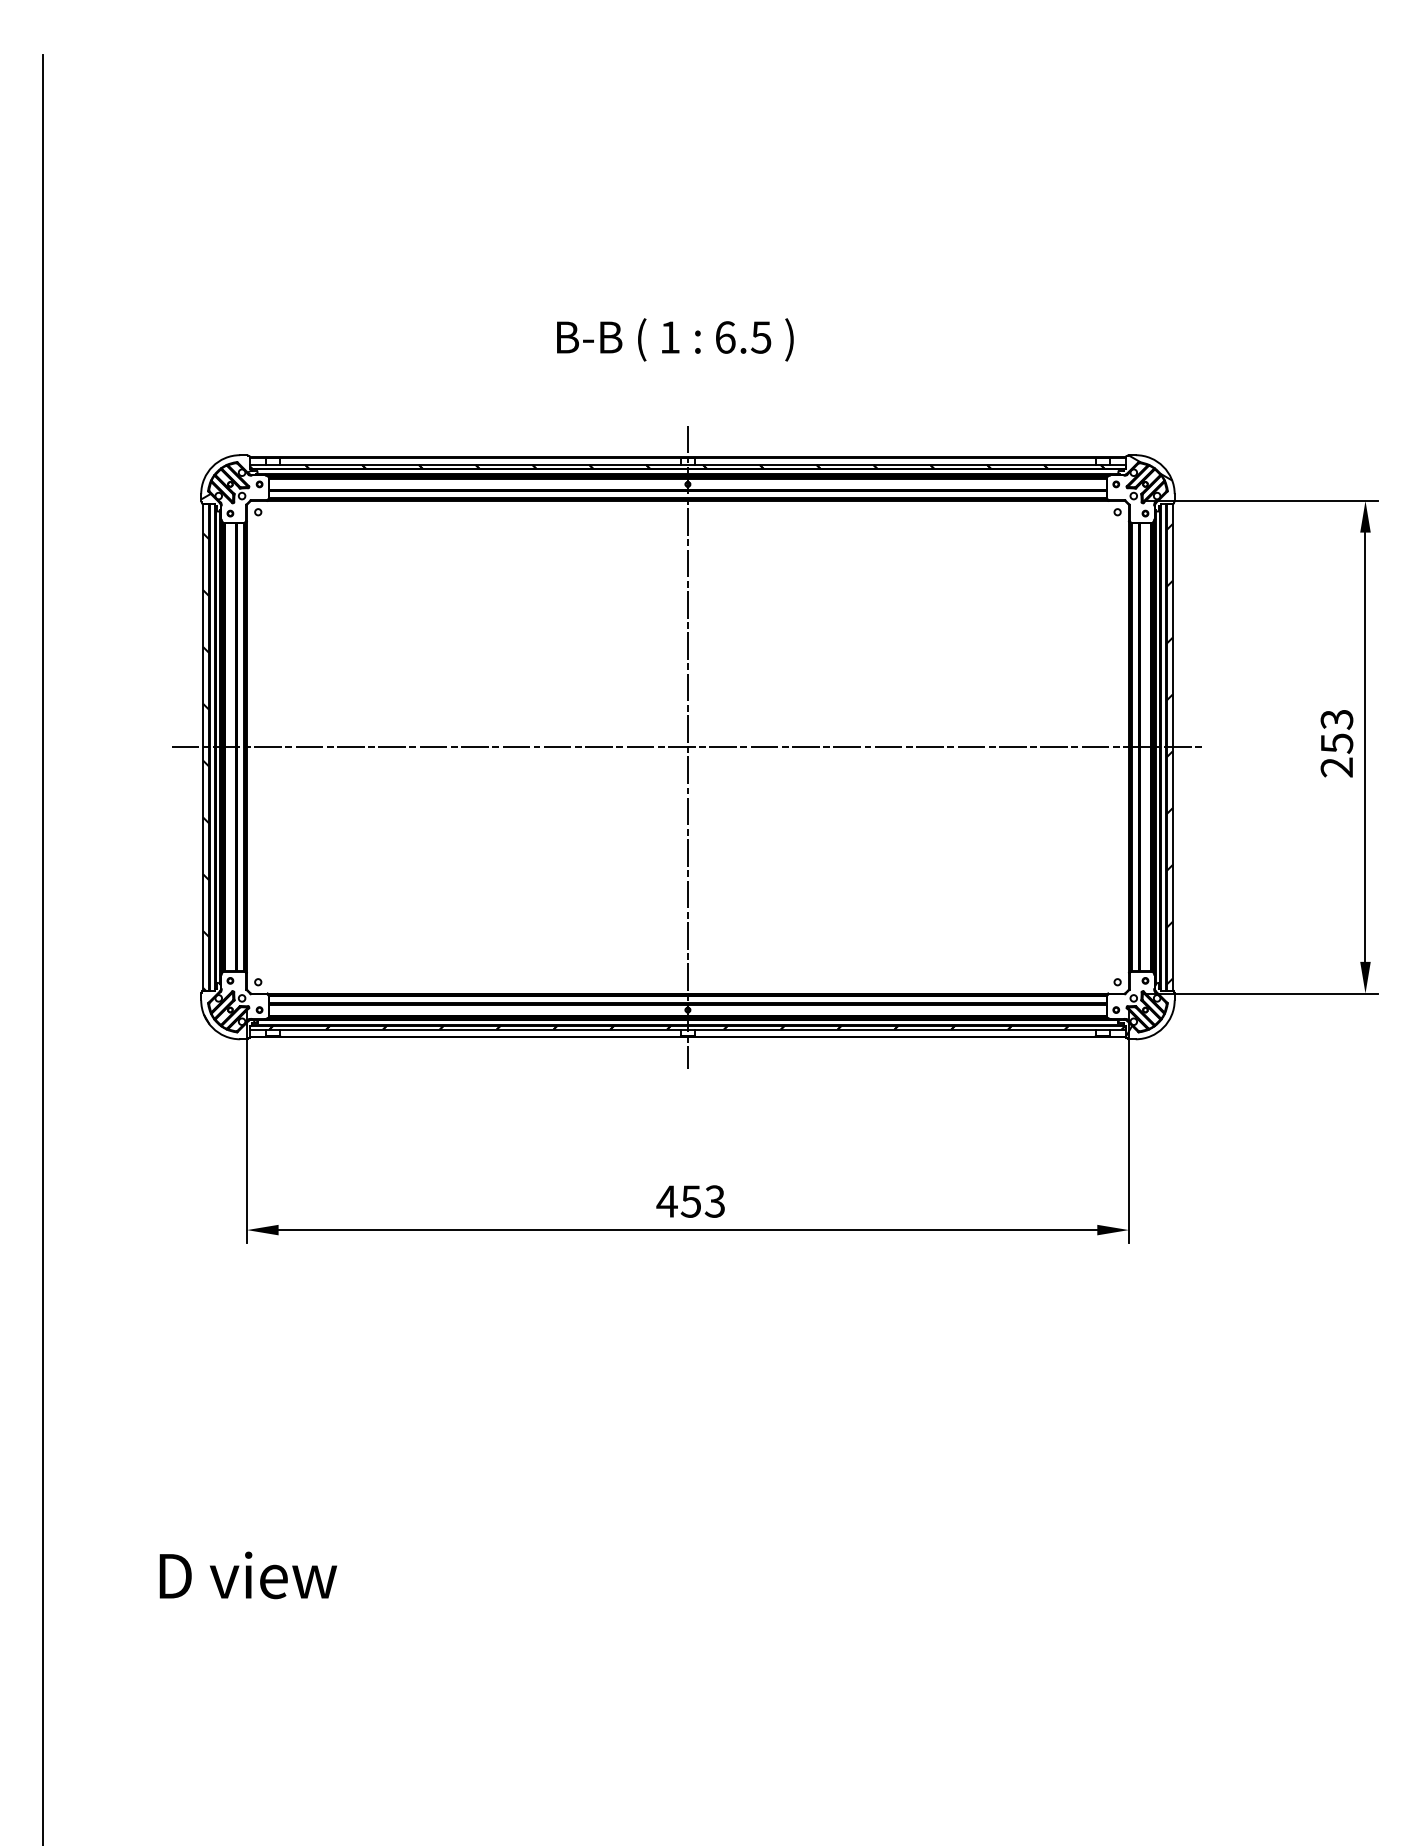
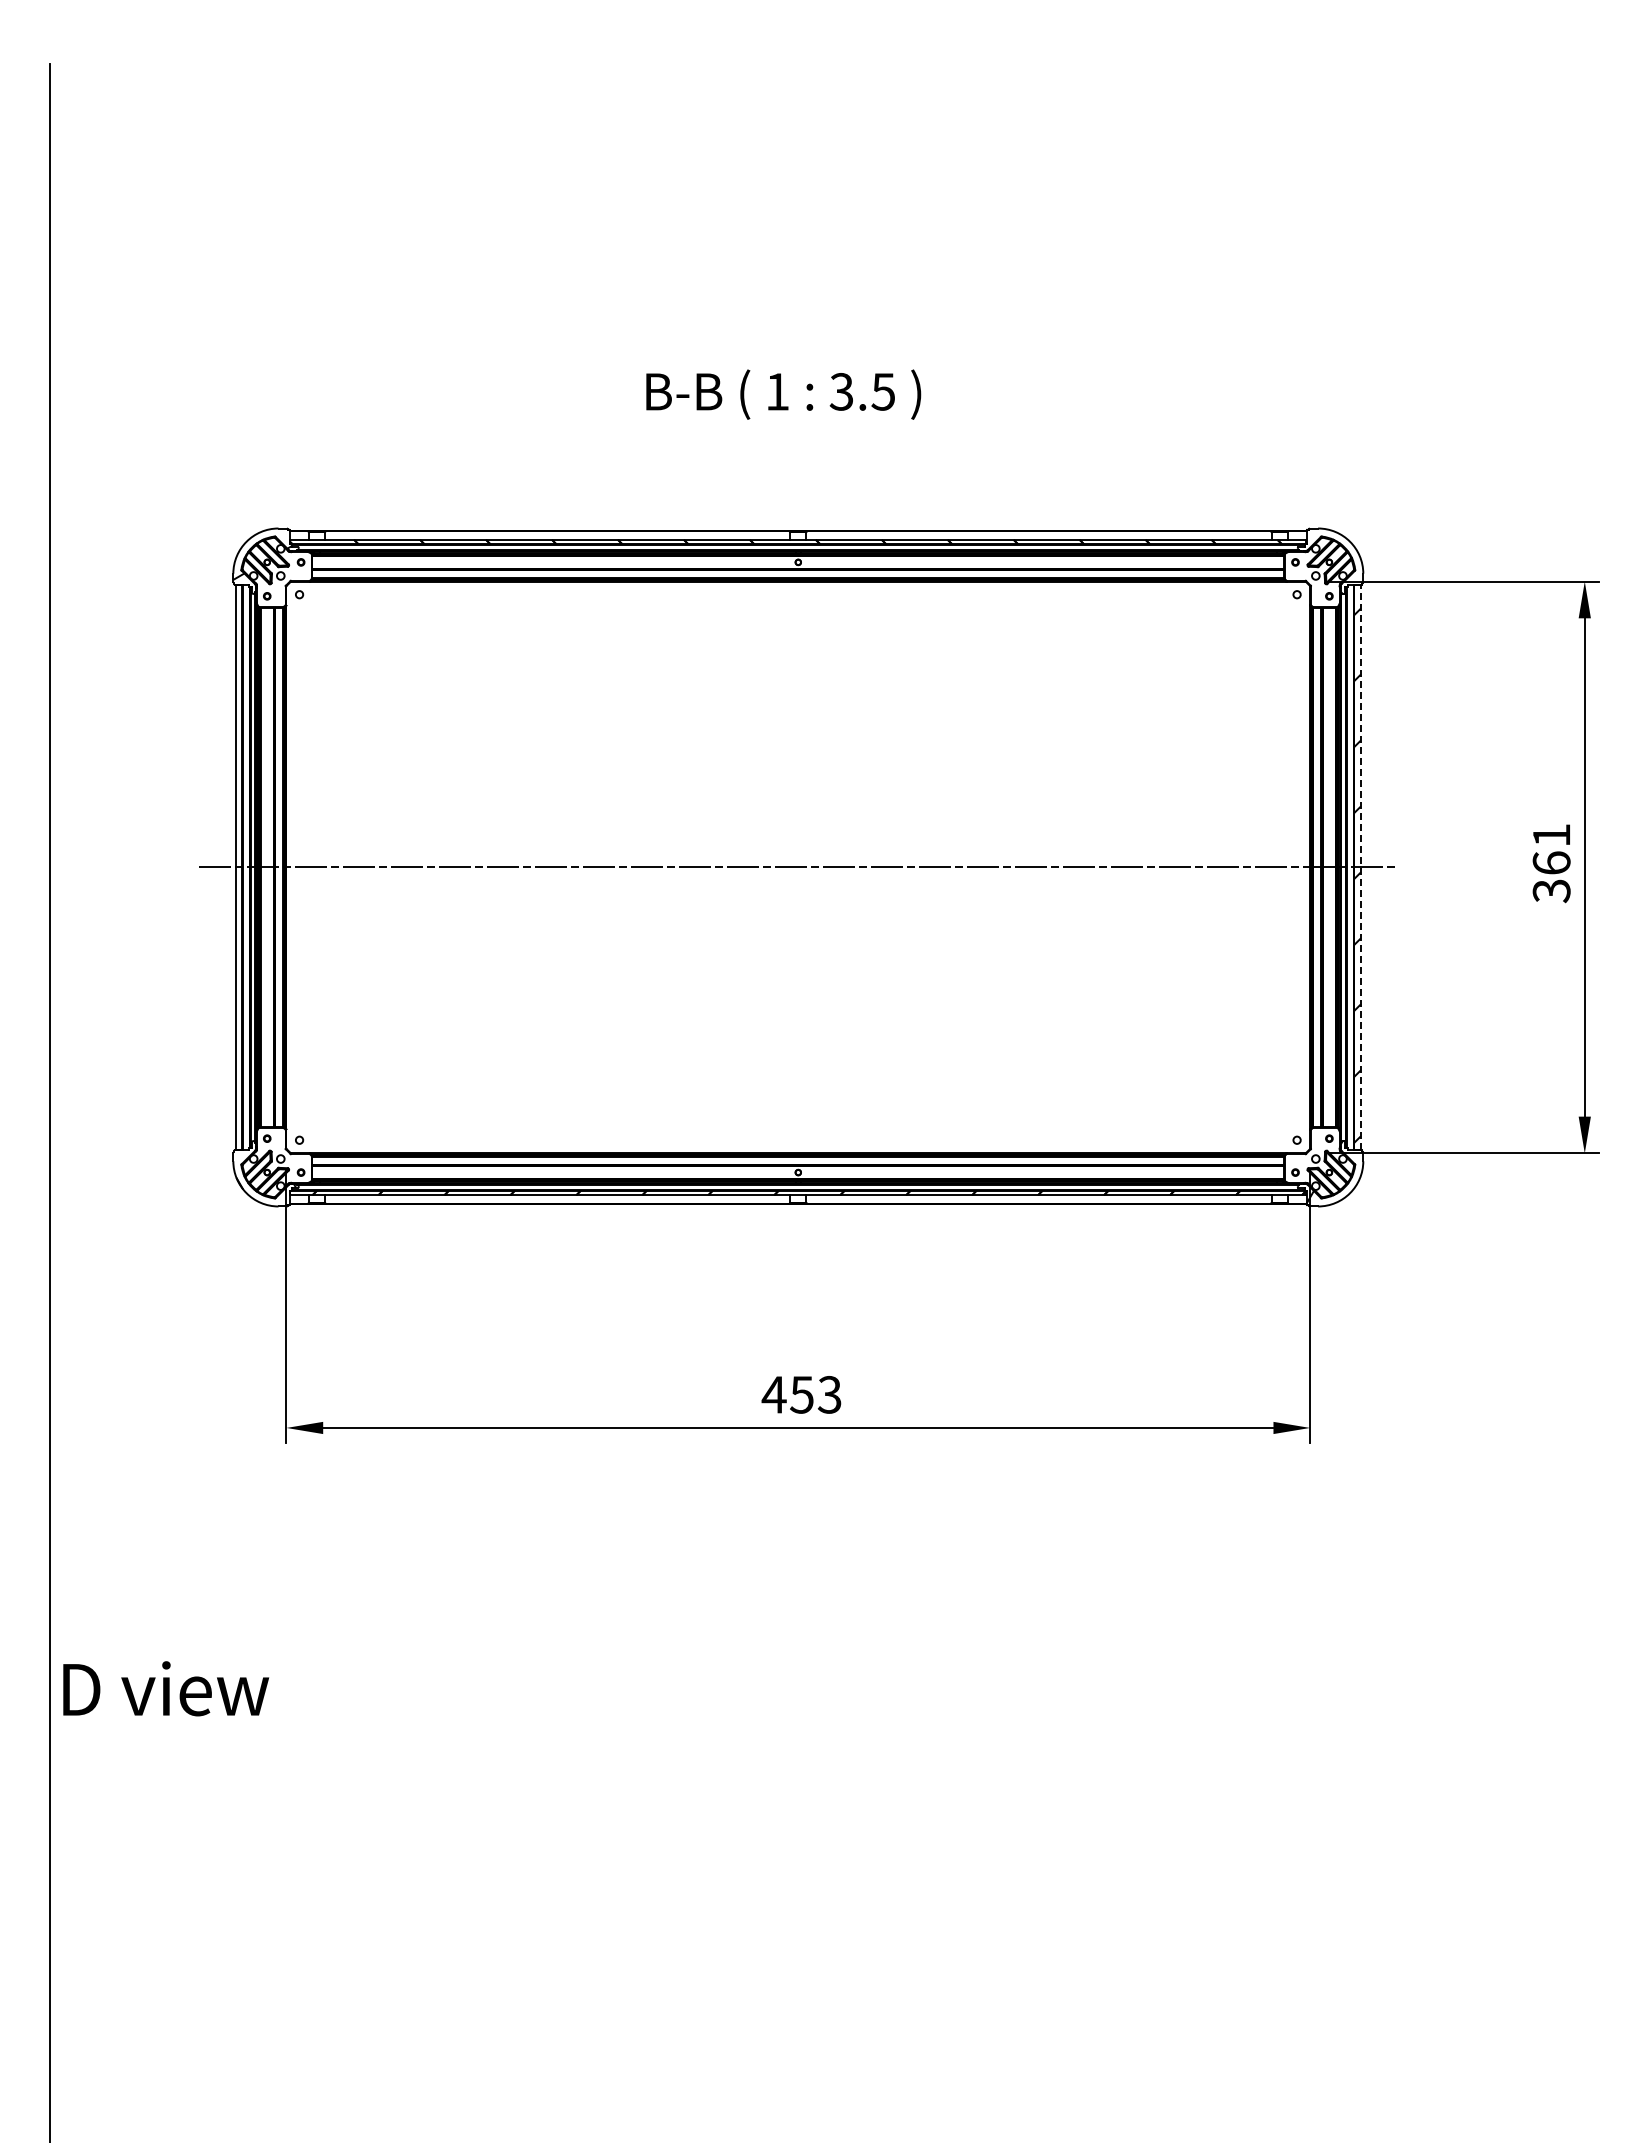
text: (725, 337) -> (841, 391), 6.5 -> 3.5
hatch: (1149, 467) -> (1334, 542), removed
text: (1336, 743) -> (1551, 863), 253 -> 361
line: (688, 747) -> (798, 867), removed
line: (1173, 747) -> (1361, 867), solid -> dashed
hatch: (205, 761) -> (238, 884), removed
text: (248, 1575) -> (166, 1688), moved

